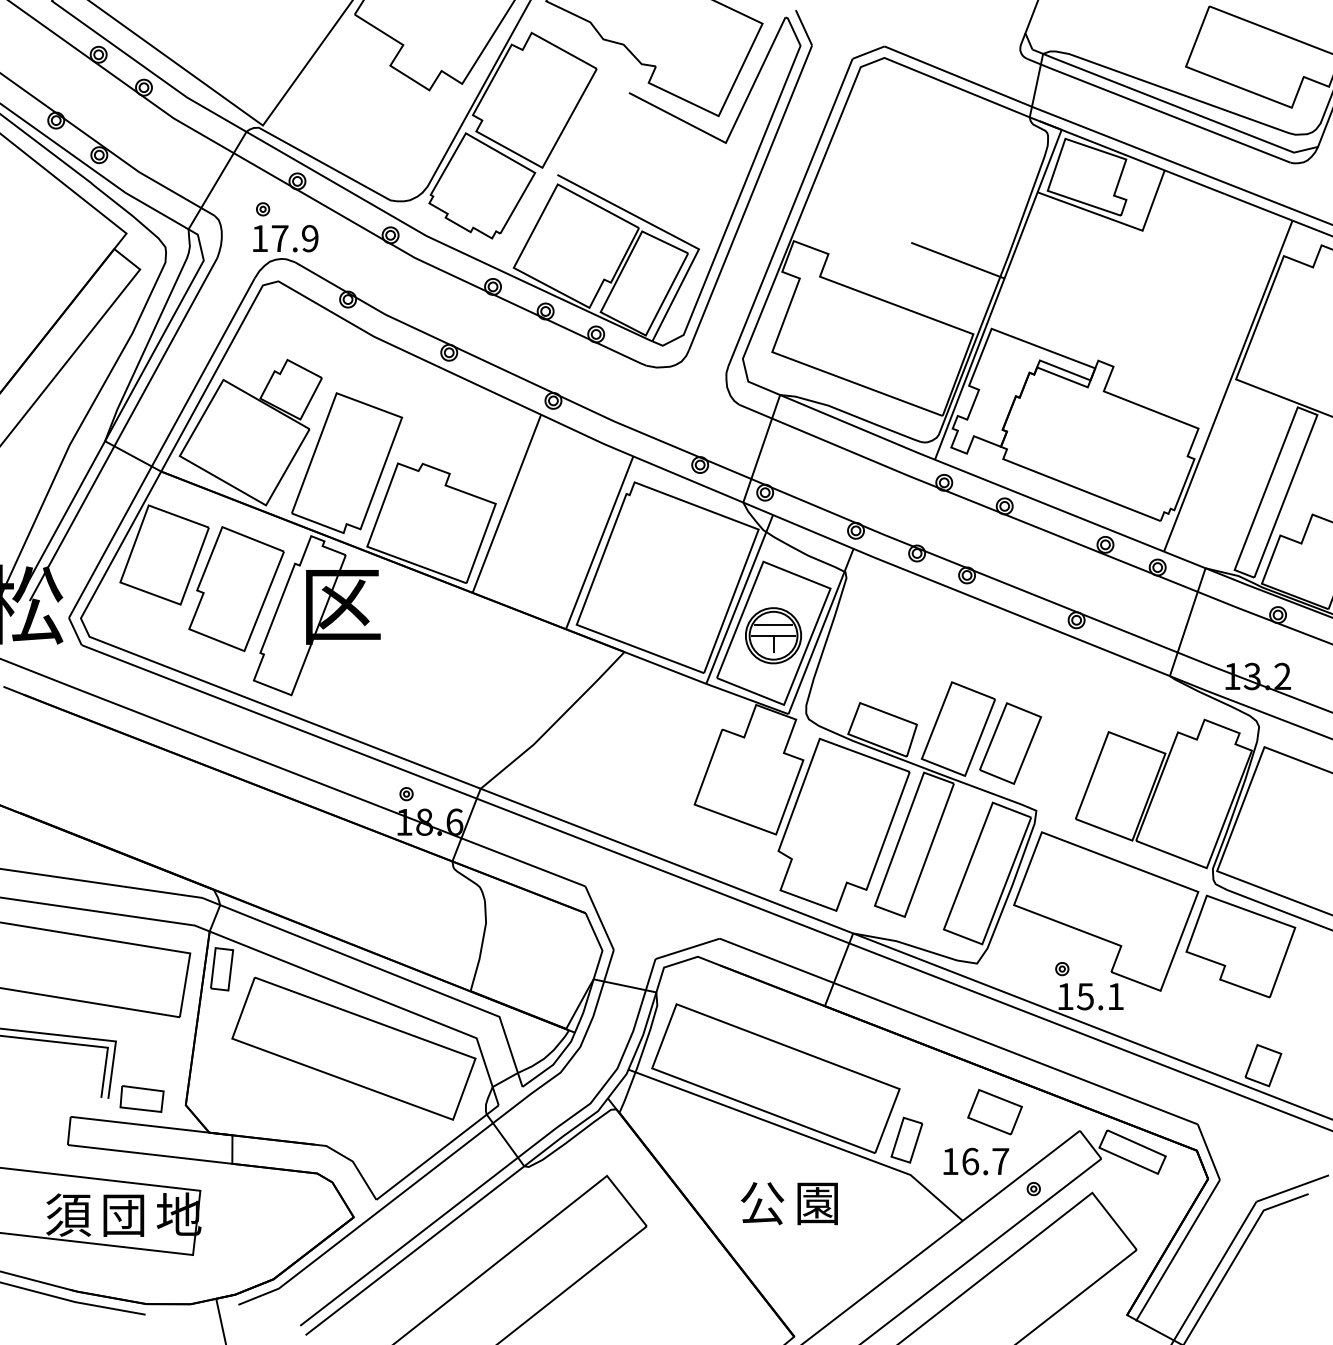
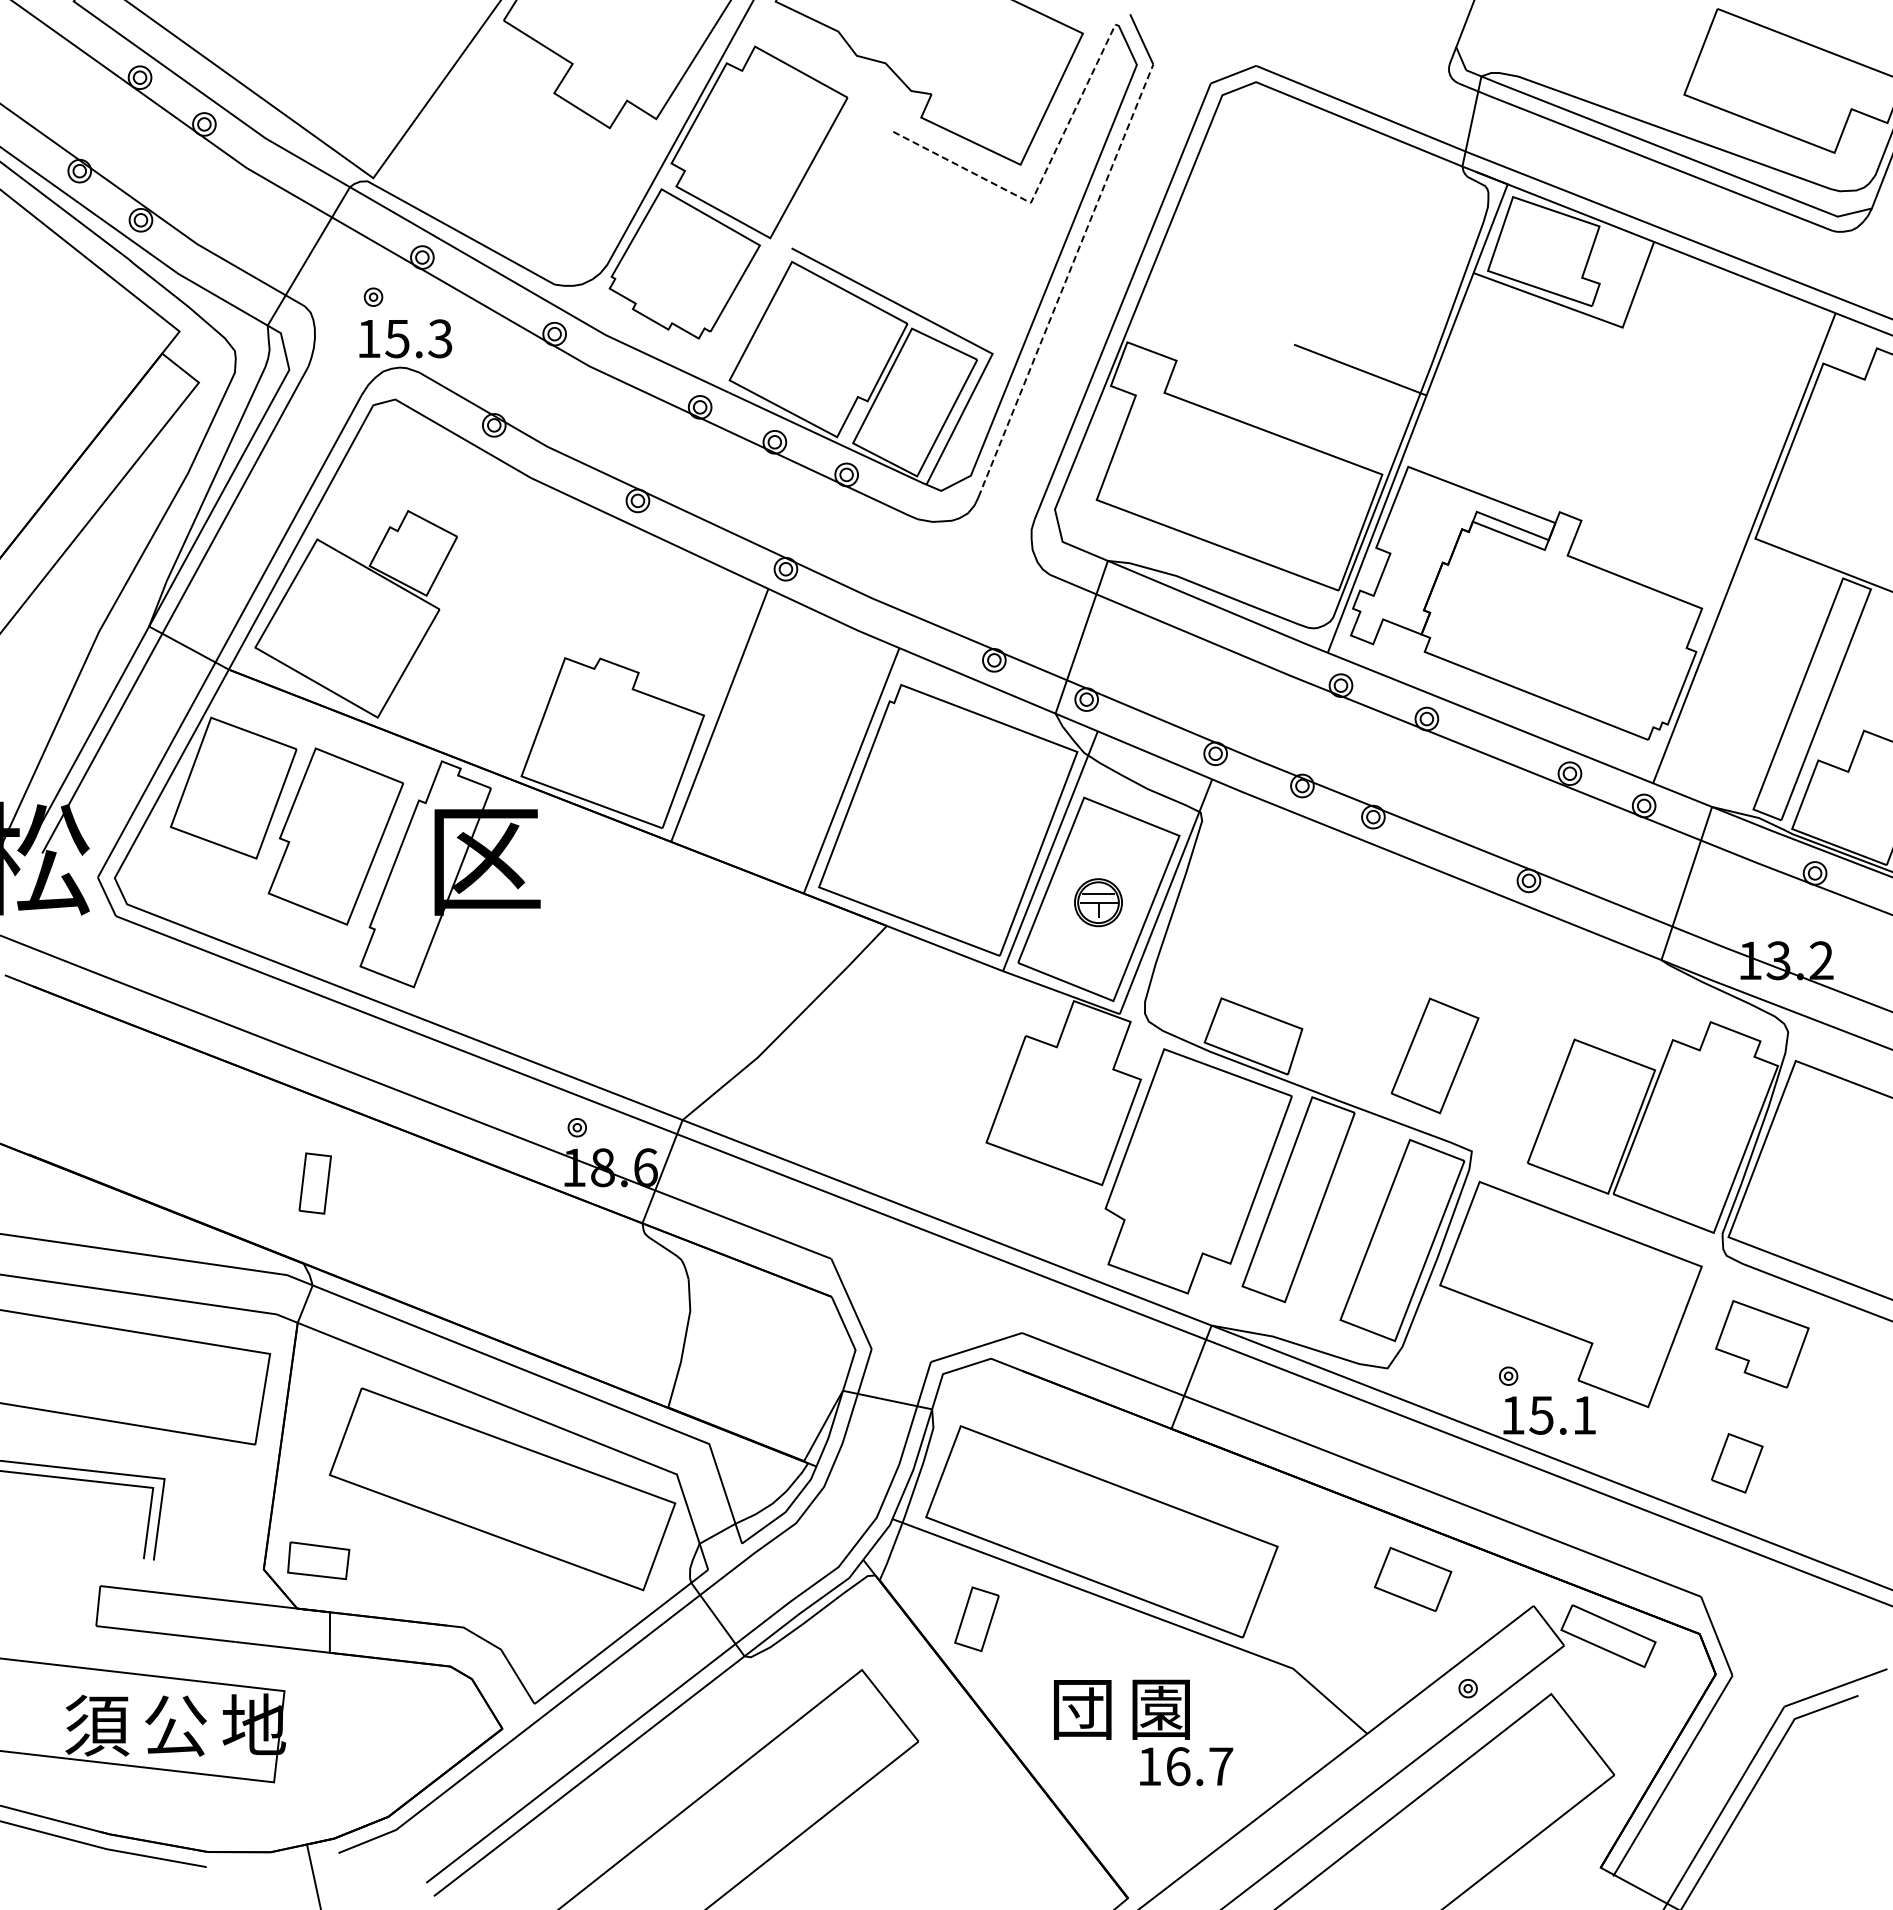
line: (731, 129) -> (1039, 184), solid -> dashed
line: (750, 197) -> (1066, 280), solid -> dashed
text: (294, 238) -> (418, 338), 17.9 -> 15.3
part: (346, 463) -> (492, 657), removed
part: (773, 635) -> (1098, 902), size x0.6
part: (958, 728) -> (1361, 1034), removed
part: (1241, 946) -> (1762, 1344), size x0.6
part: (221, 969) -> (314, 1183), moved
part: (1263, 1065) -> (1737, 1463), moved
part: (141, 1098) -> (318, 1560), moved
part: (906, 1140) -> (976, 1619), moved
text: (976, 1161) -> (1186, 1766), moved
text: (762, 1203) -> (1082, 1708), 公 -> 団
text: (123, 1215) -> (175, 1725), 団 -> 公

